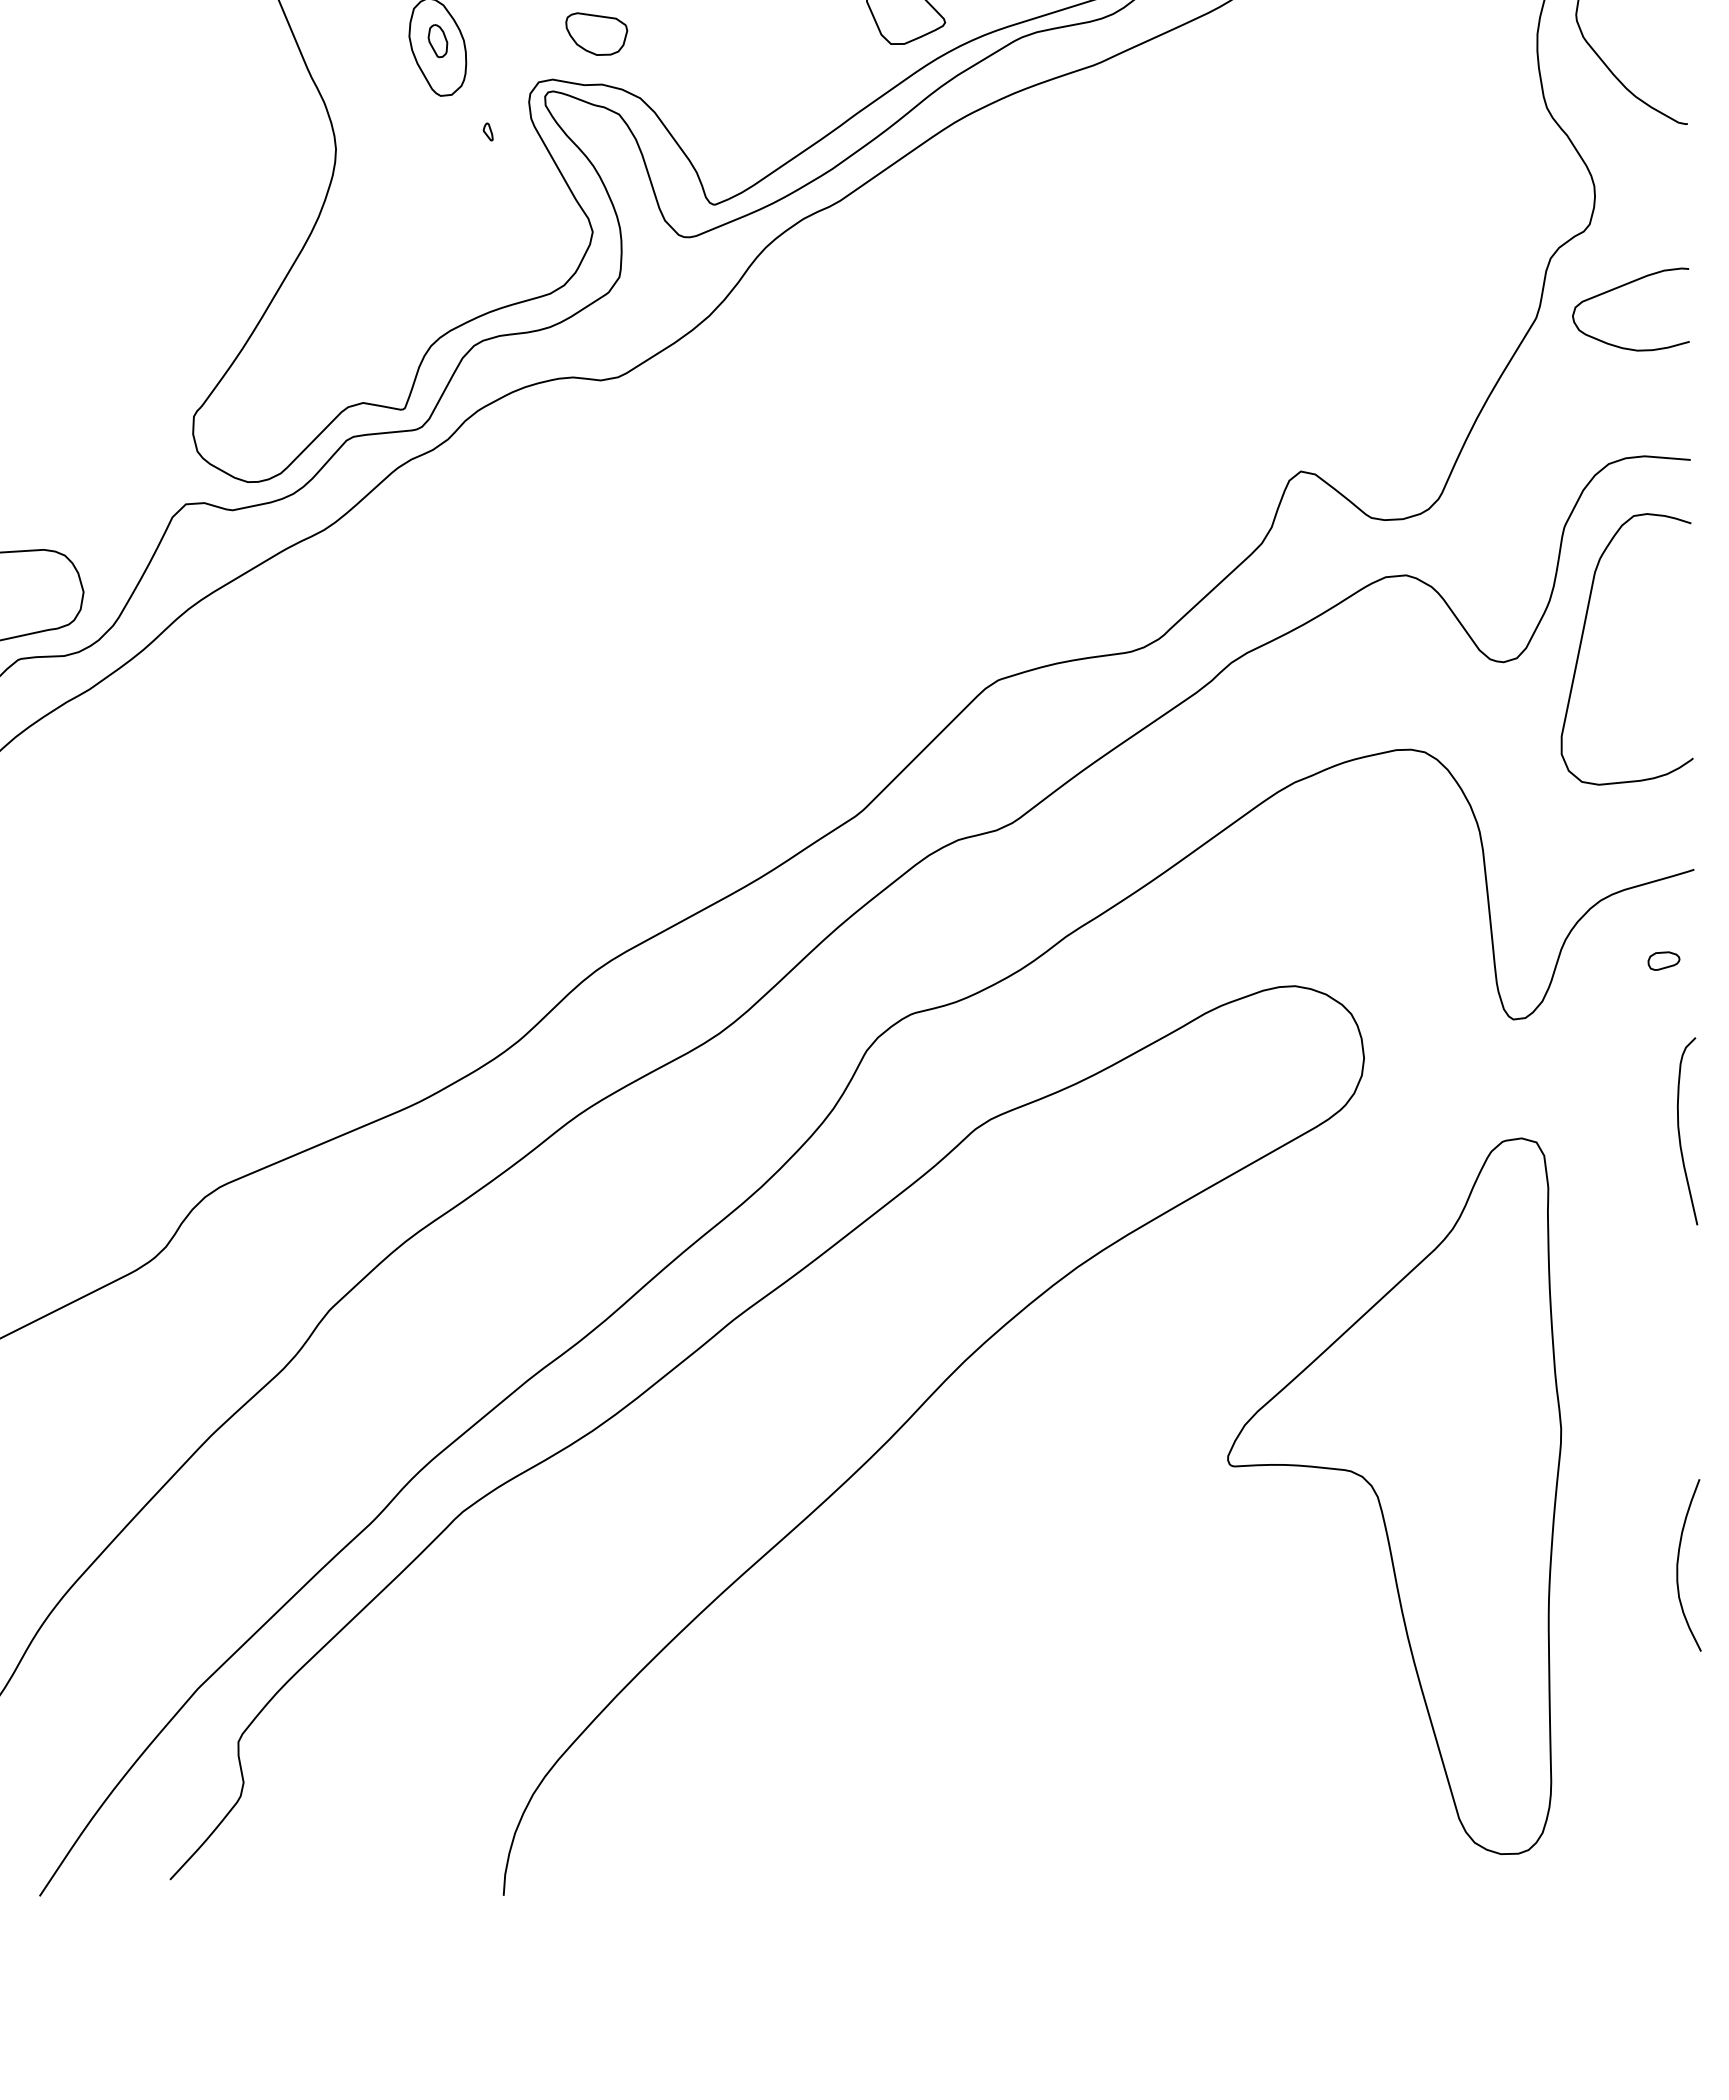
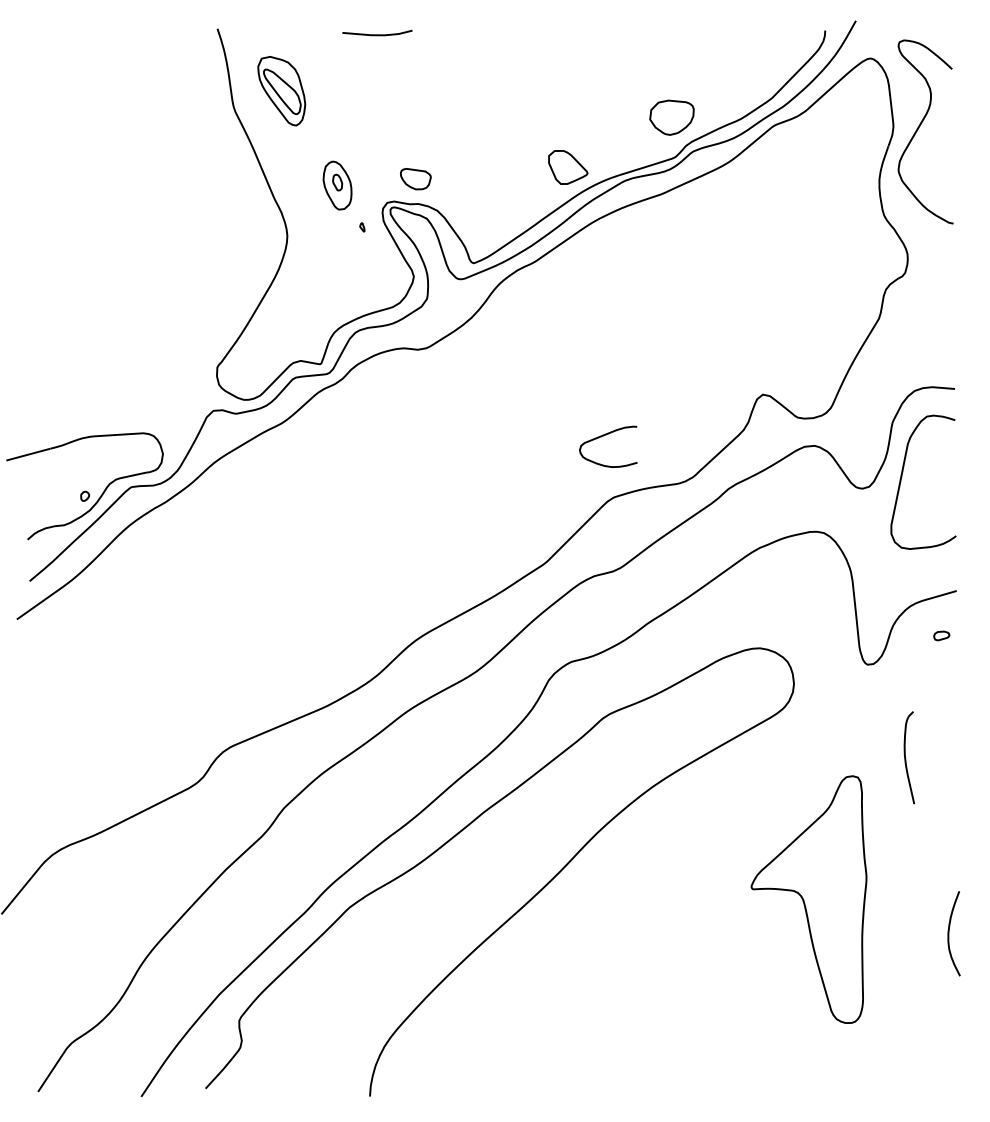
curve: (1626, 286) -> (606, 435), moved
curve: (1681, 1132) -> (906, 758), moved
part: (1393, 1495) -> (808, 899), size x0.7

